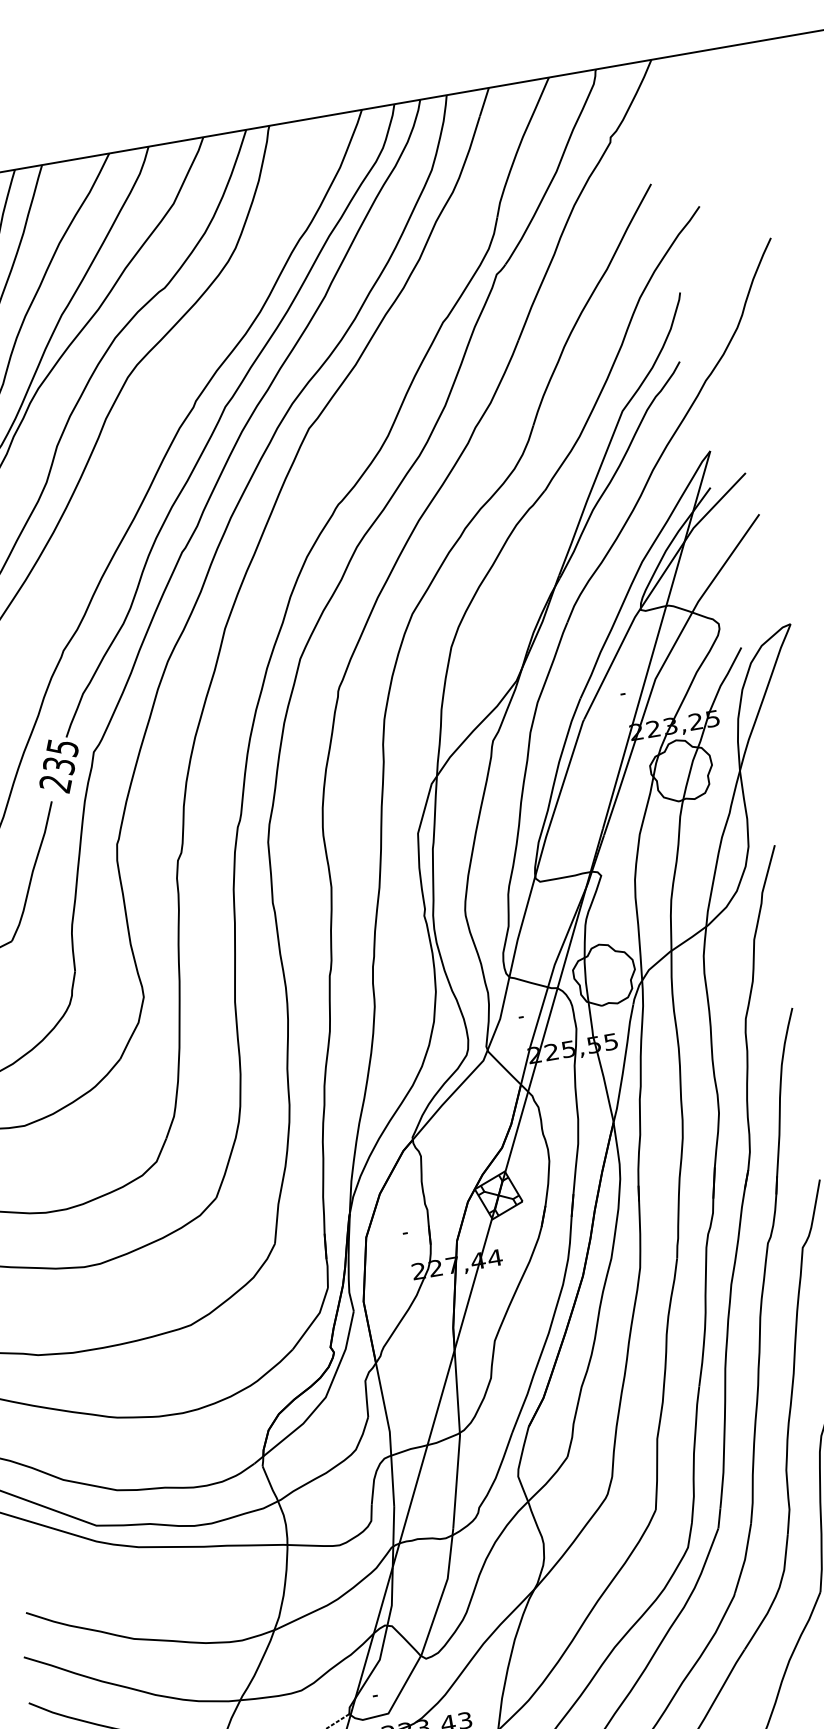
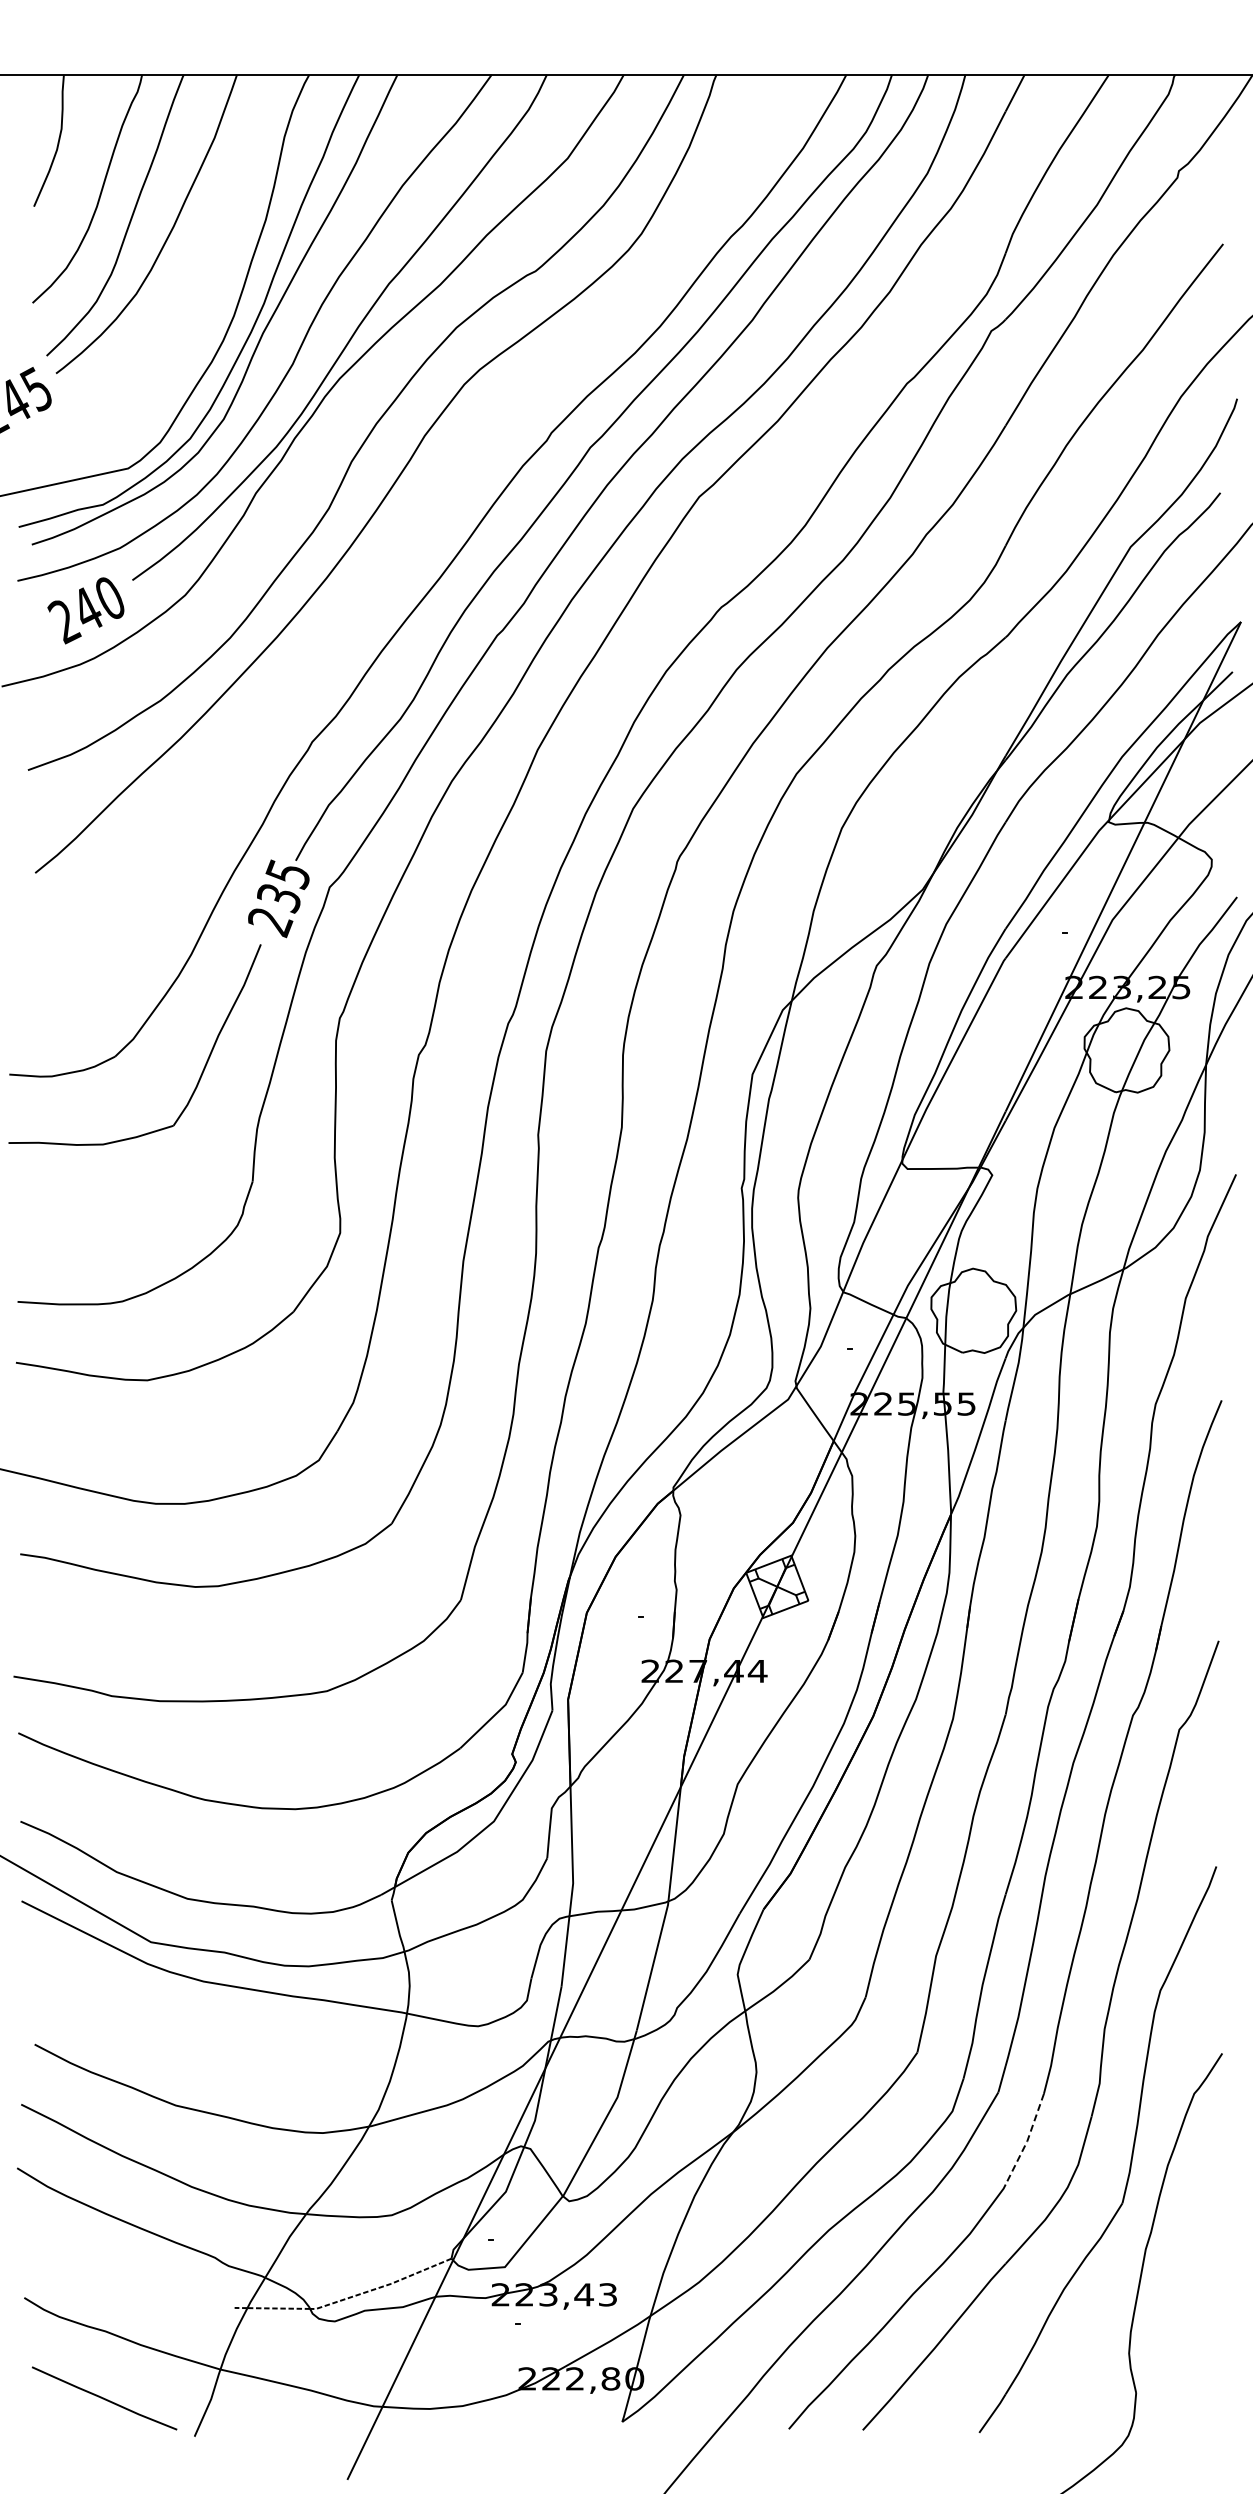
line: (745, 1559) -> (1027, 2141), solid -> dashed

